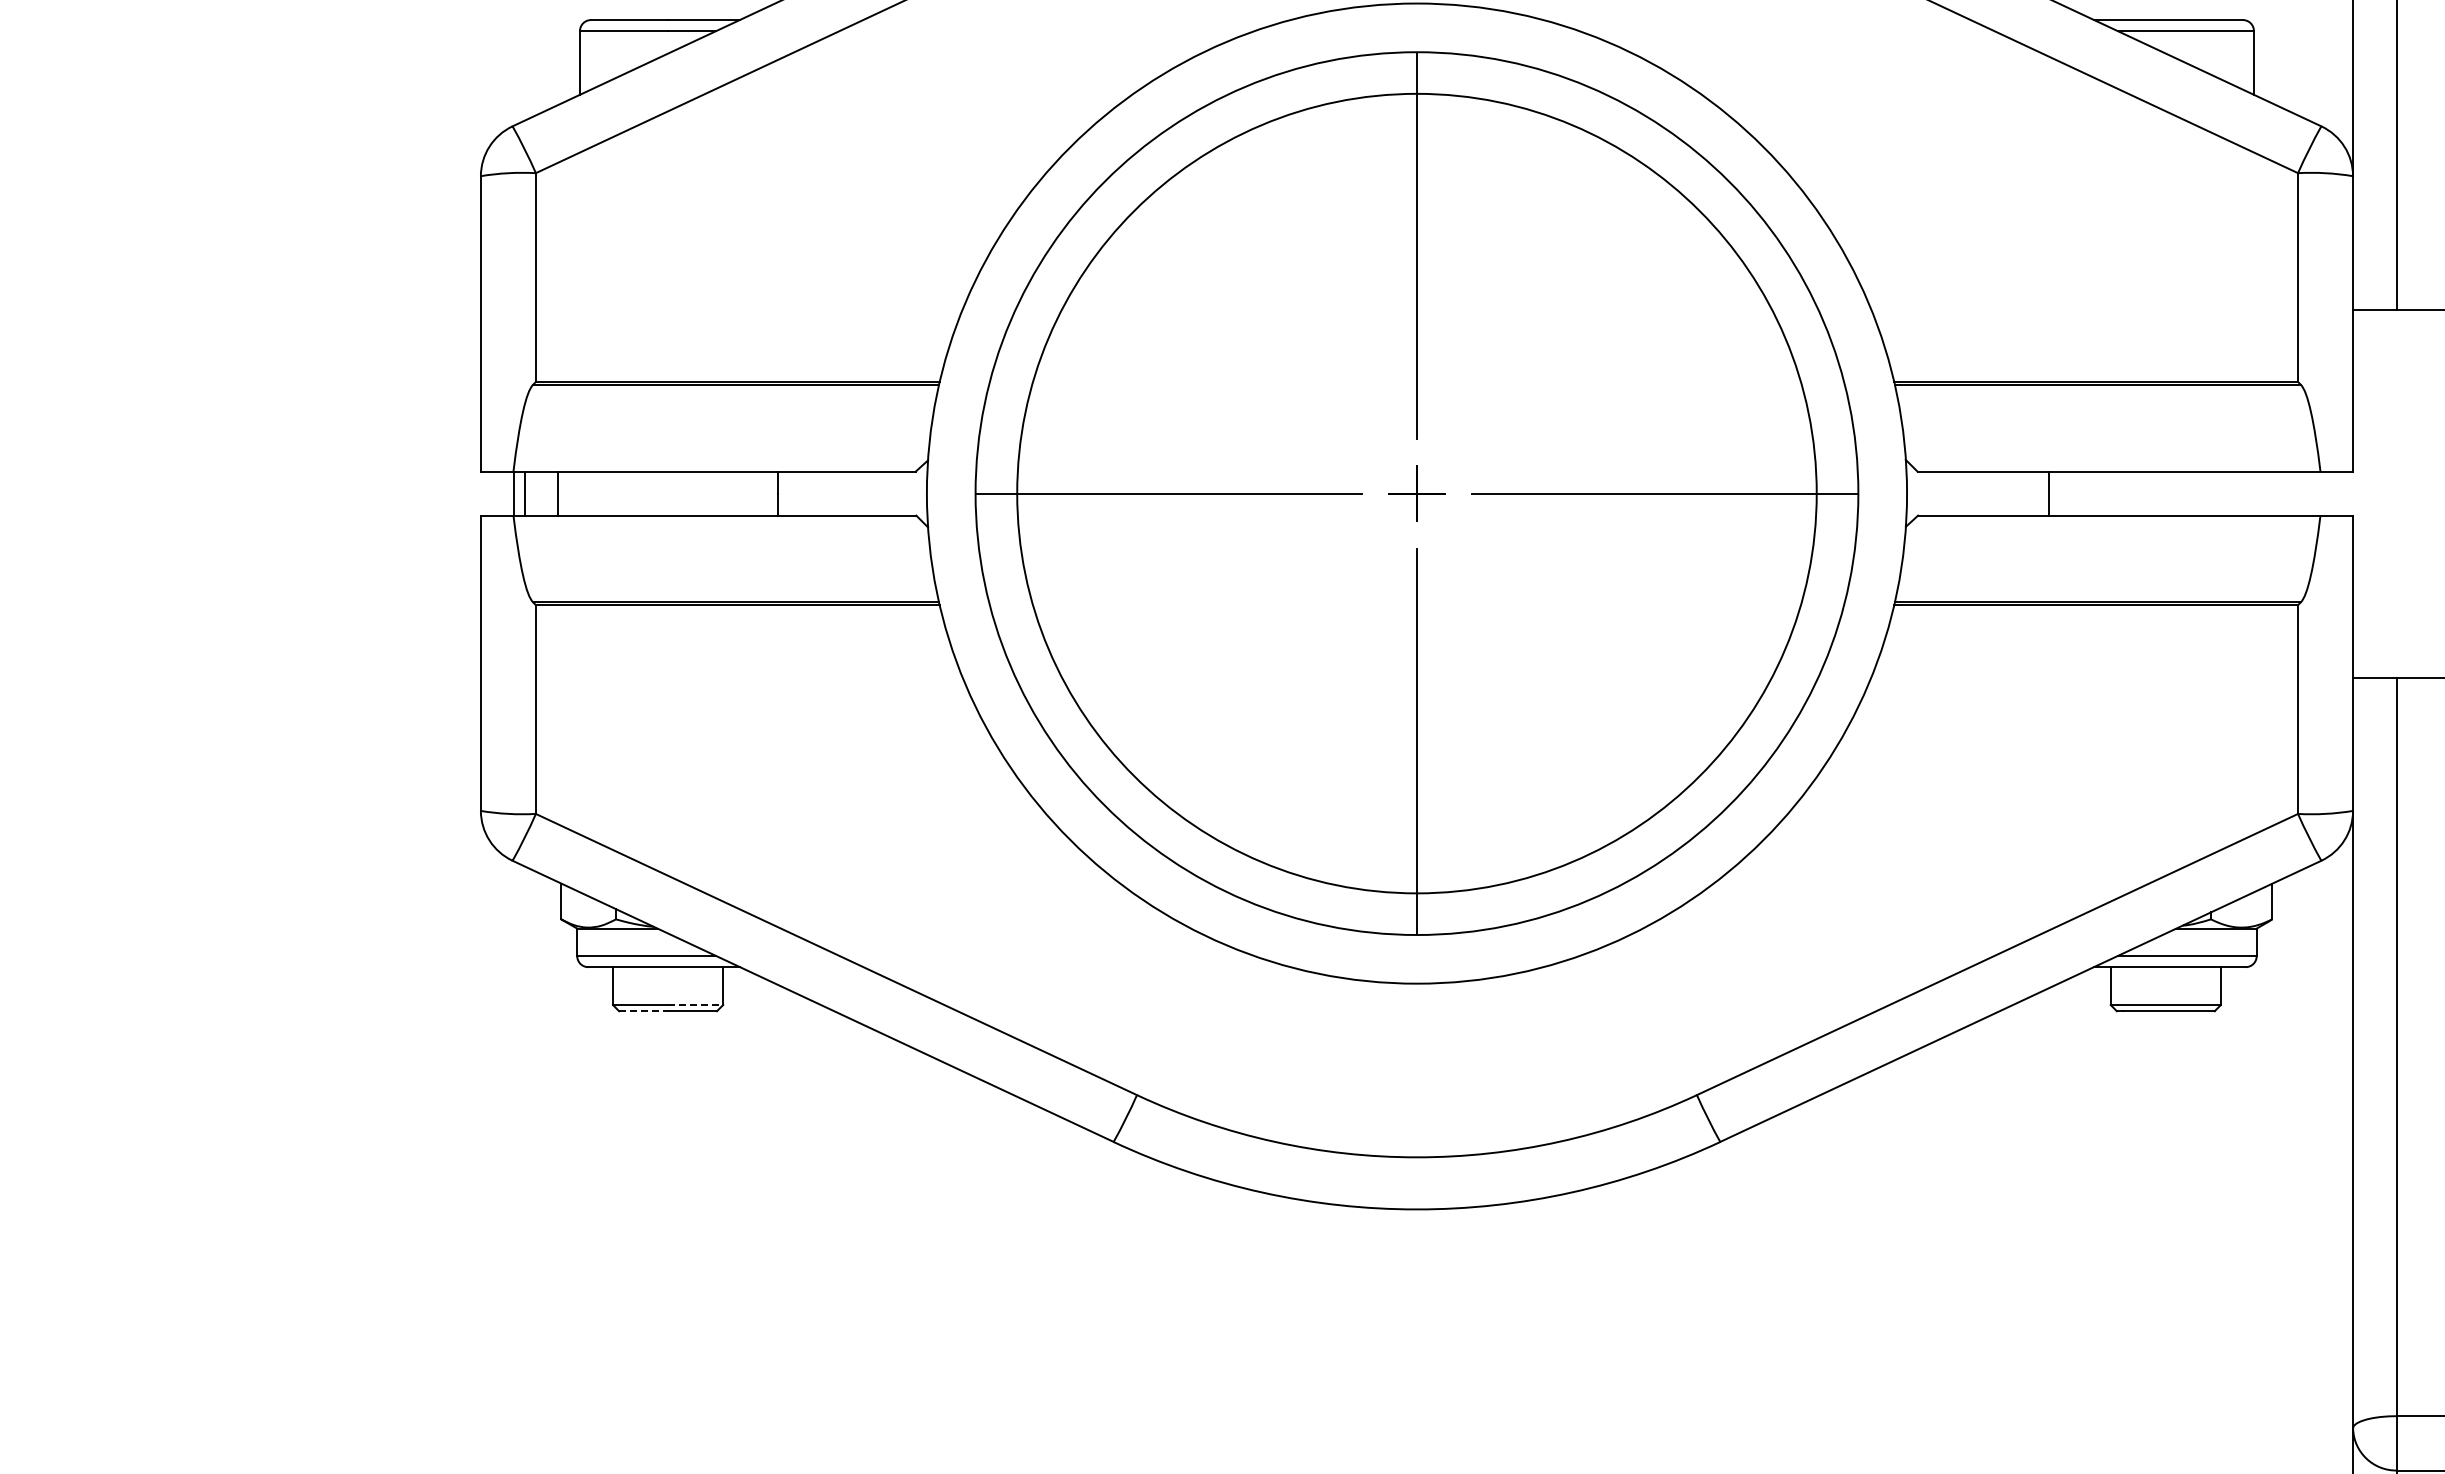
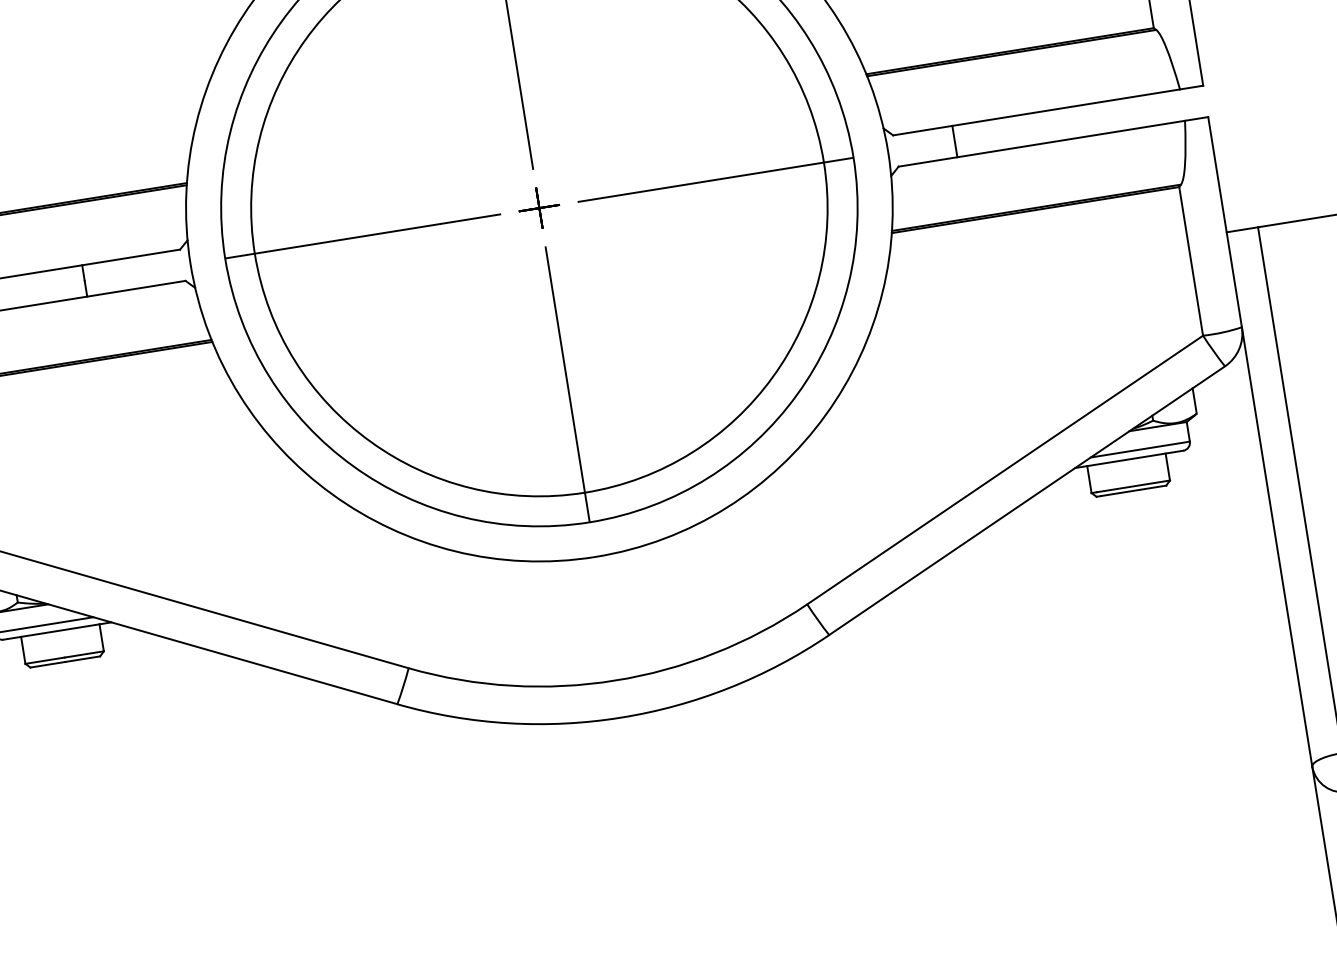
line: (2048, 493) -> (954, 141), moved
line: (695, 1005) -> (84, 654), dashed -> solid
line: (643, 1011) -> (47, 664), dashed -> solid

